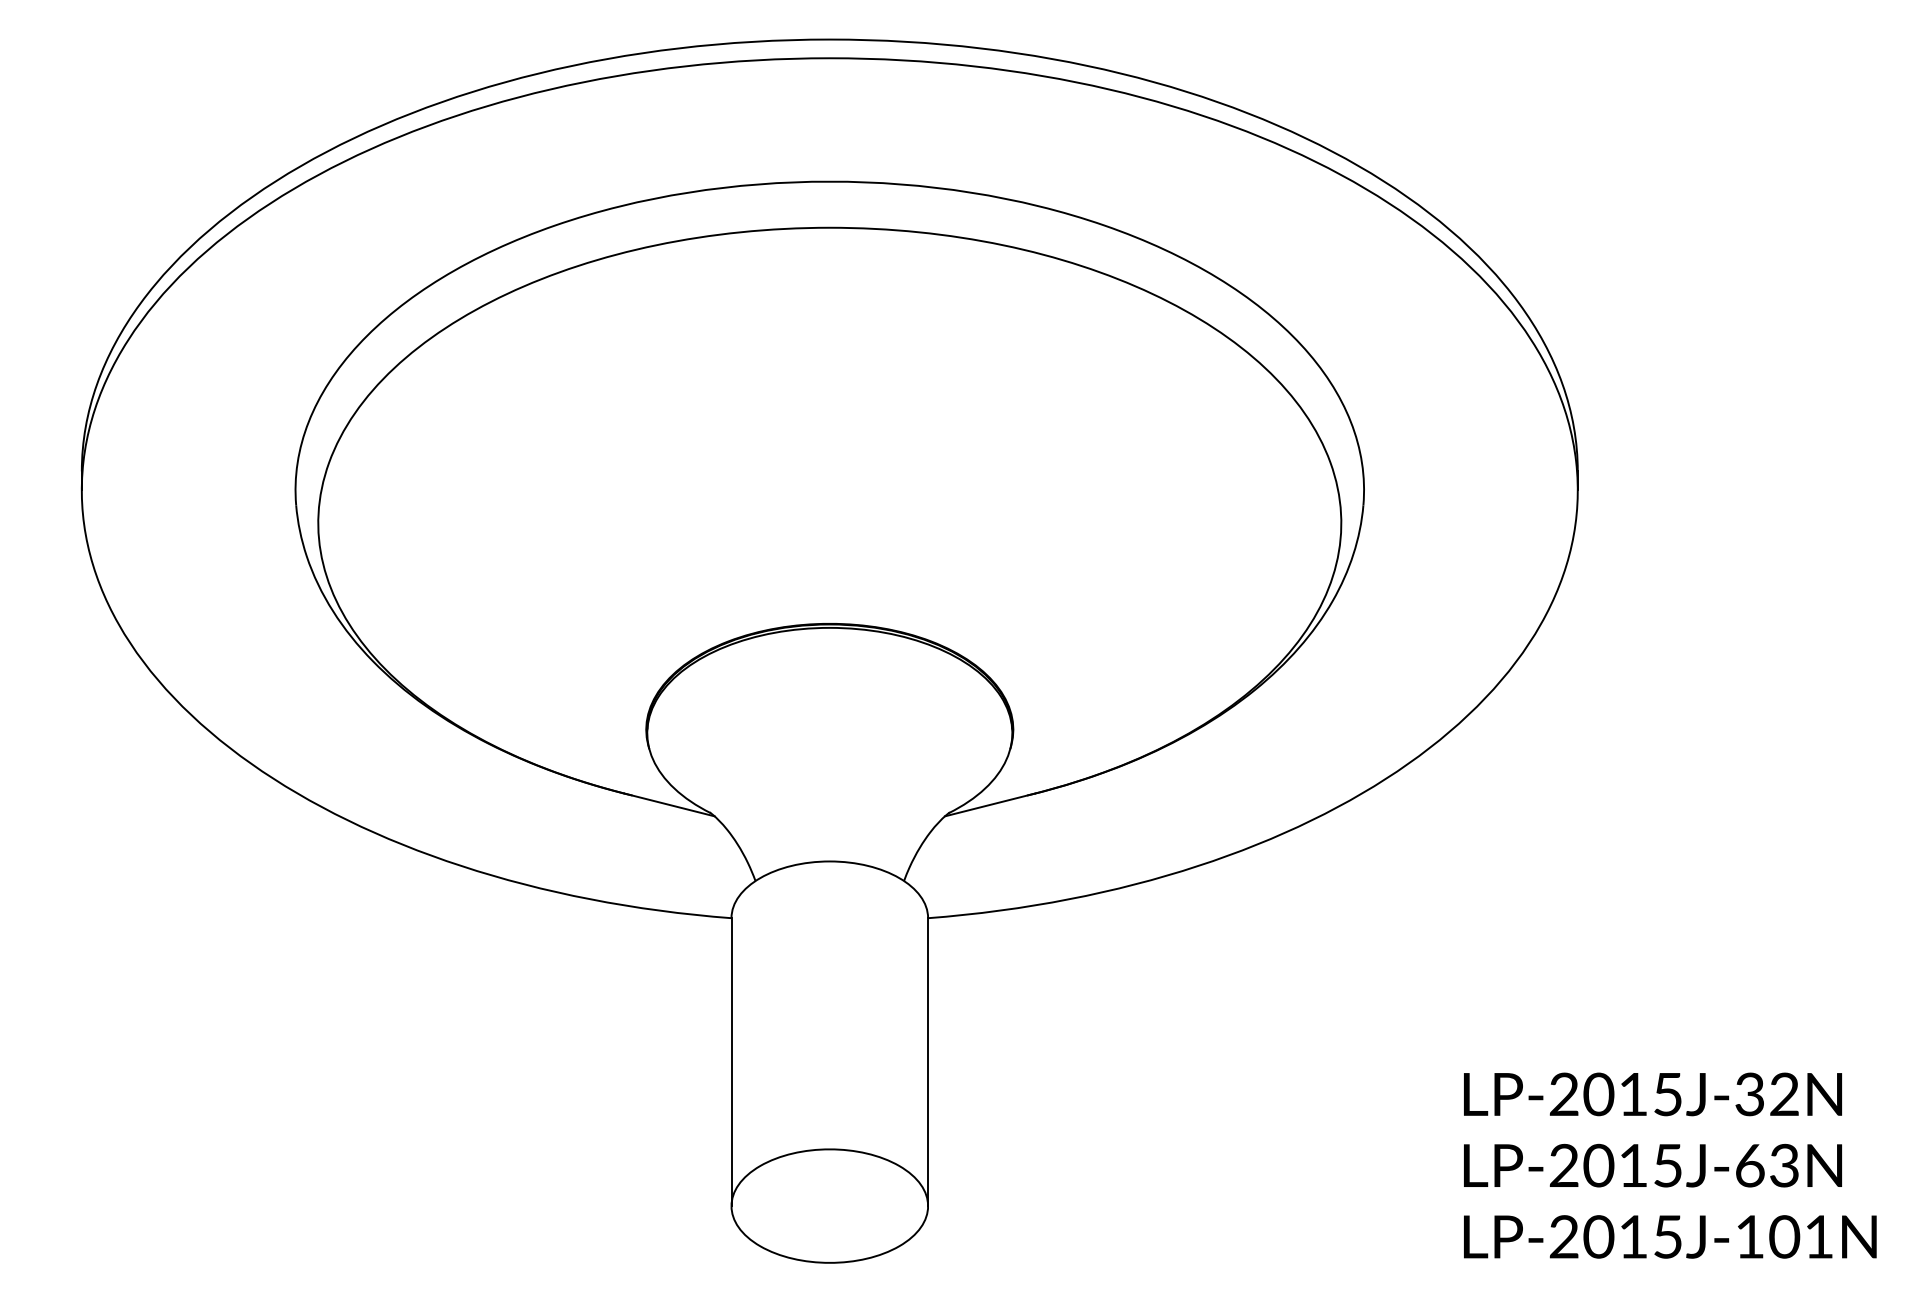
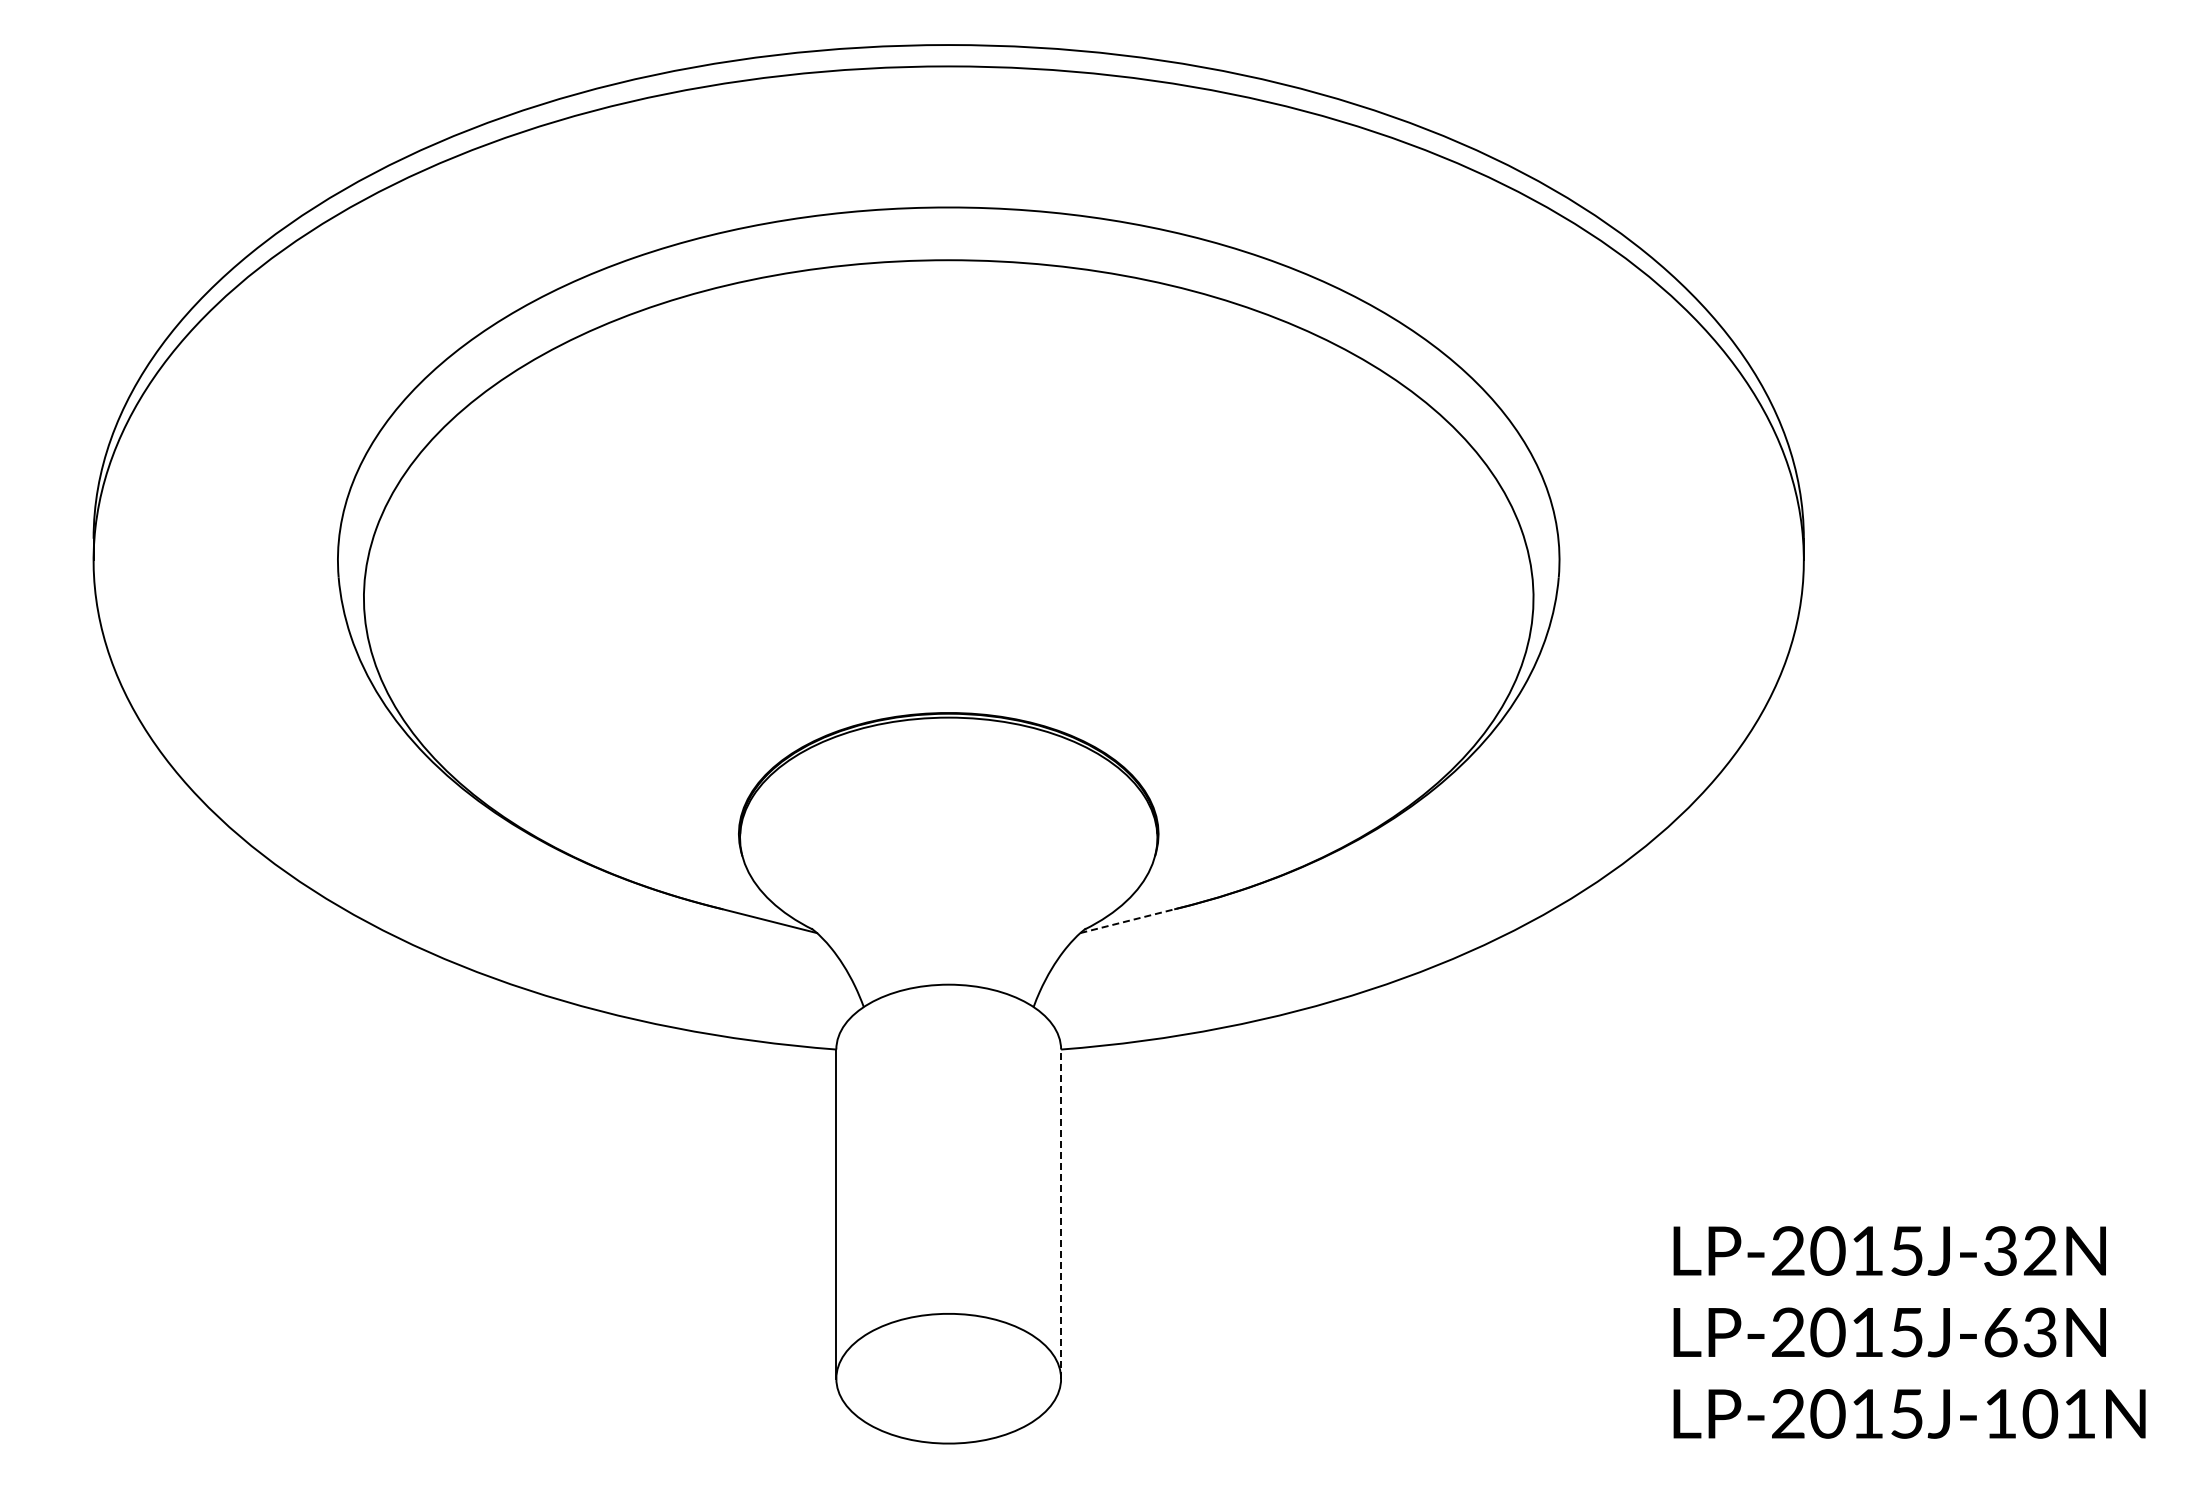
line: (990, 804) -> (1132, 919), solid -> dashed
line: (928, 1062) -> (1061, 1214), solid -> dashed

